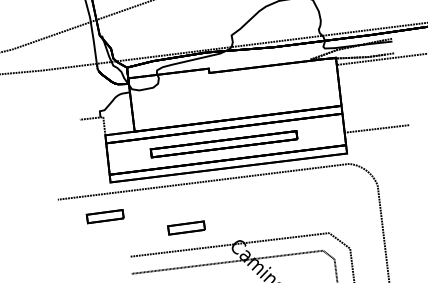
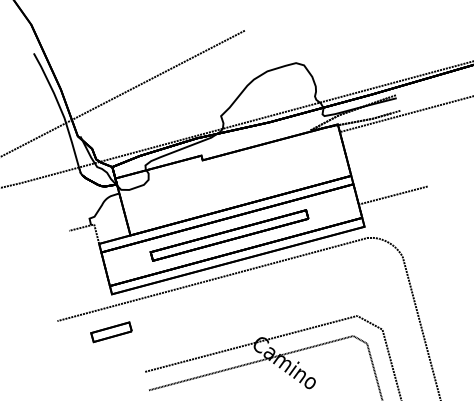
part: (186, 228) -> (201, 332), removed

